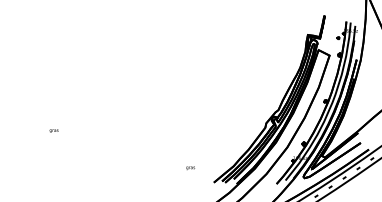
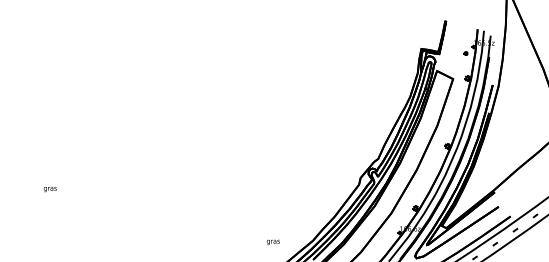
text: (190, 168) -> (273, 242), moved

